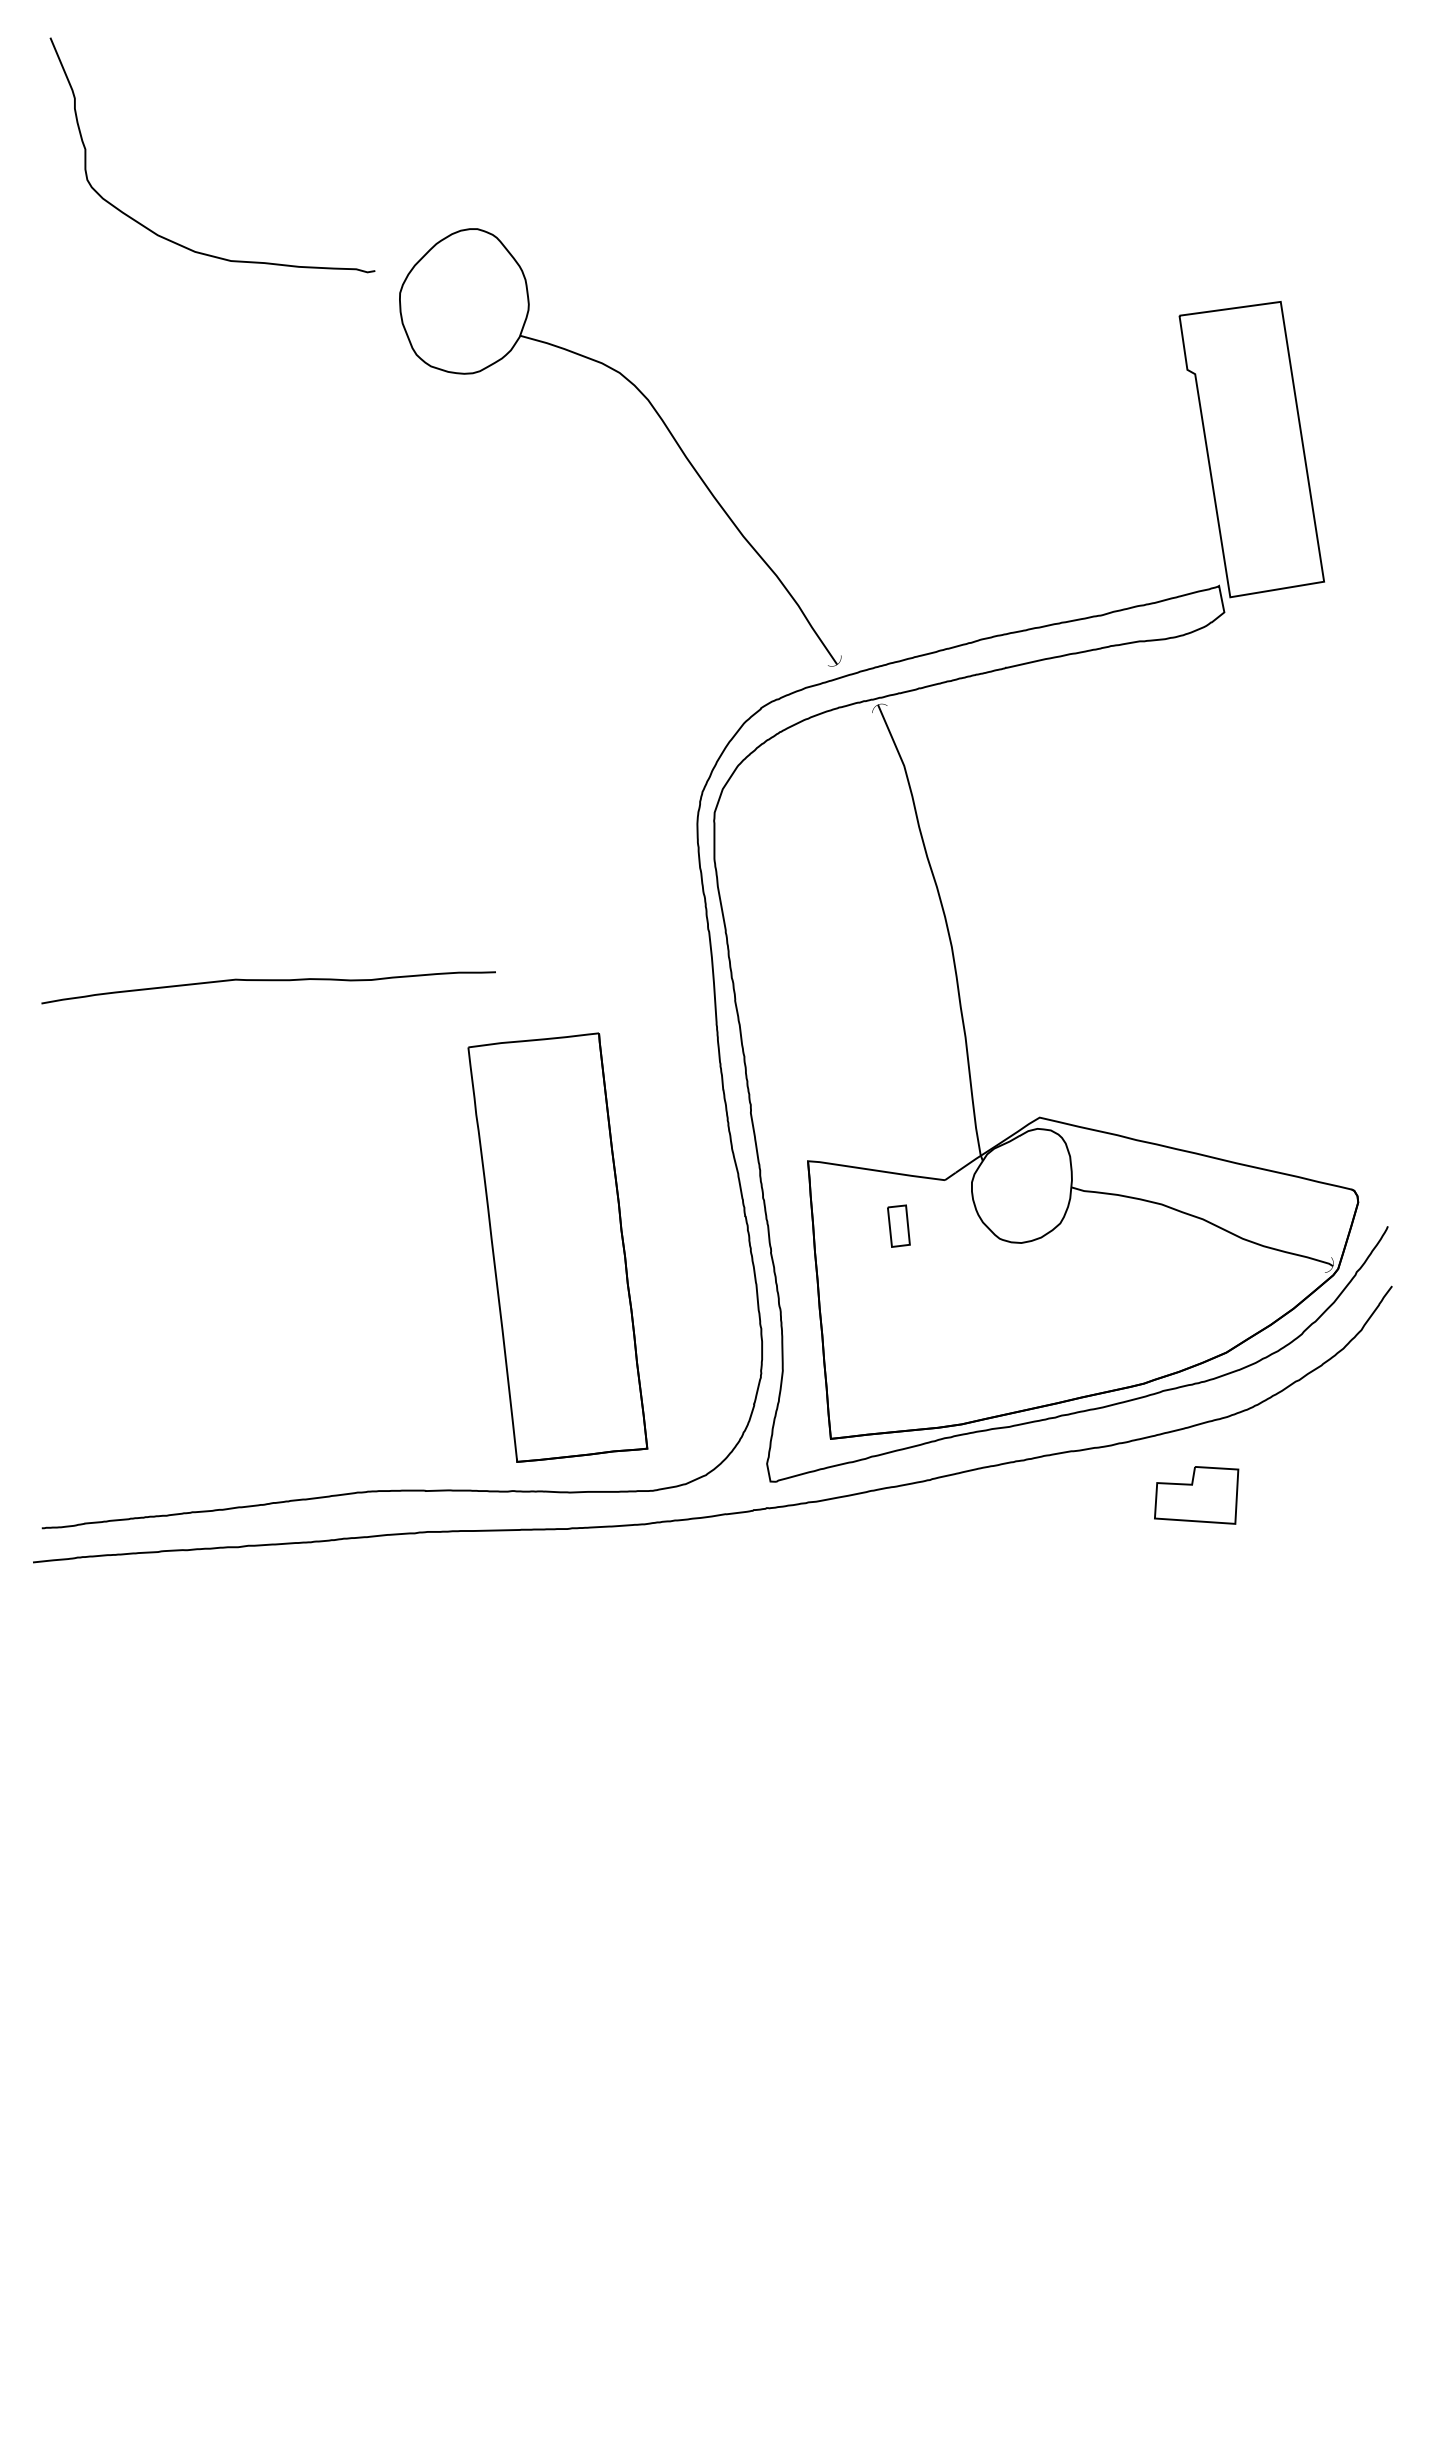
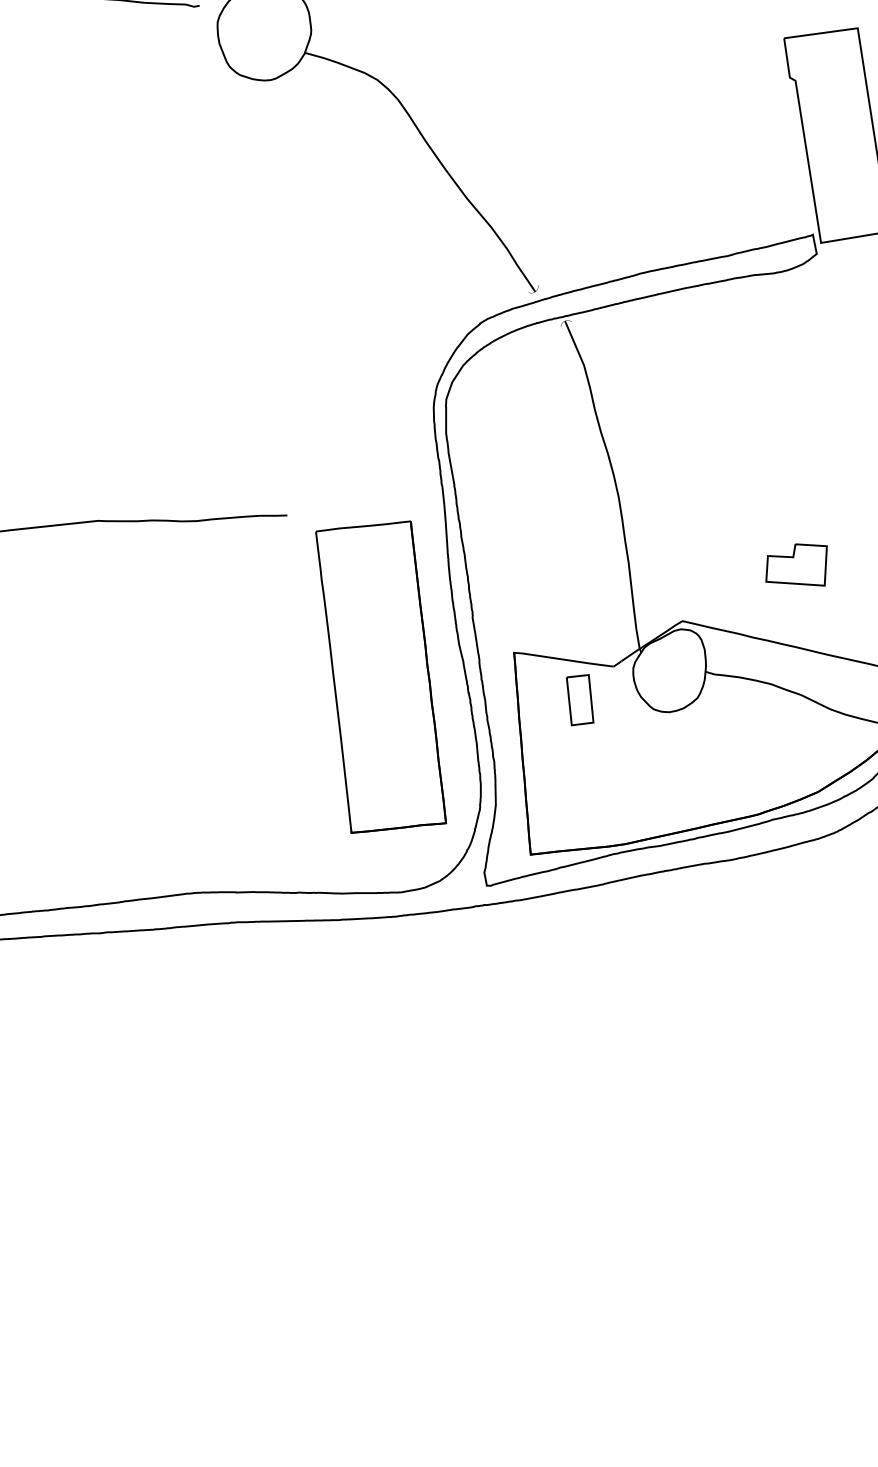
part: (898, 1225) -> (579, 699), size x1.67
part: (557, 1247) -> (380, 677), moved
part: (1196, 1495) -> (796, 565), moved

